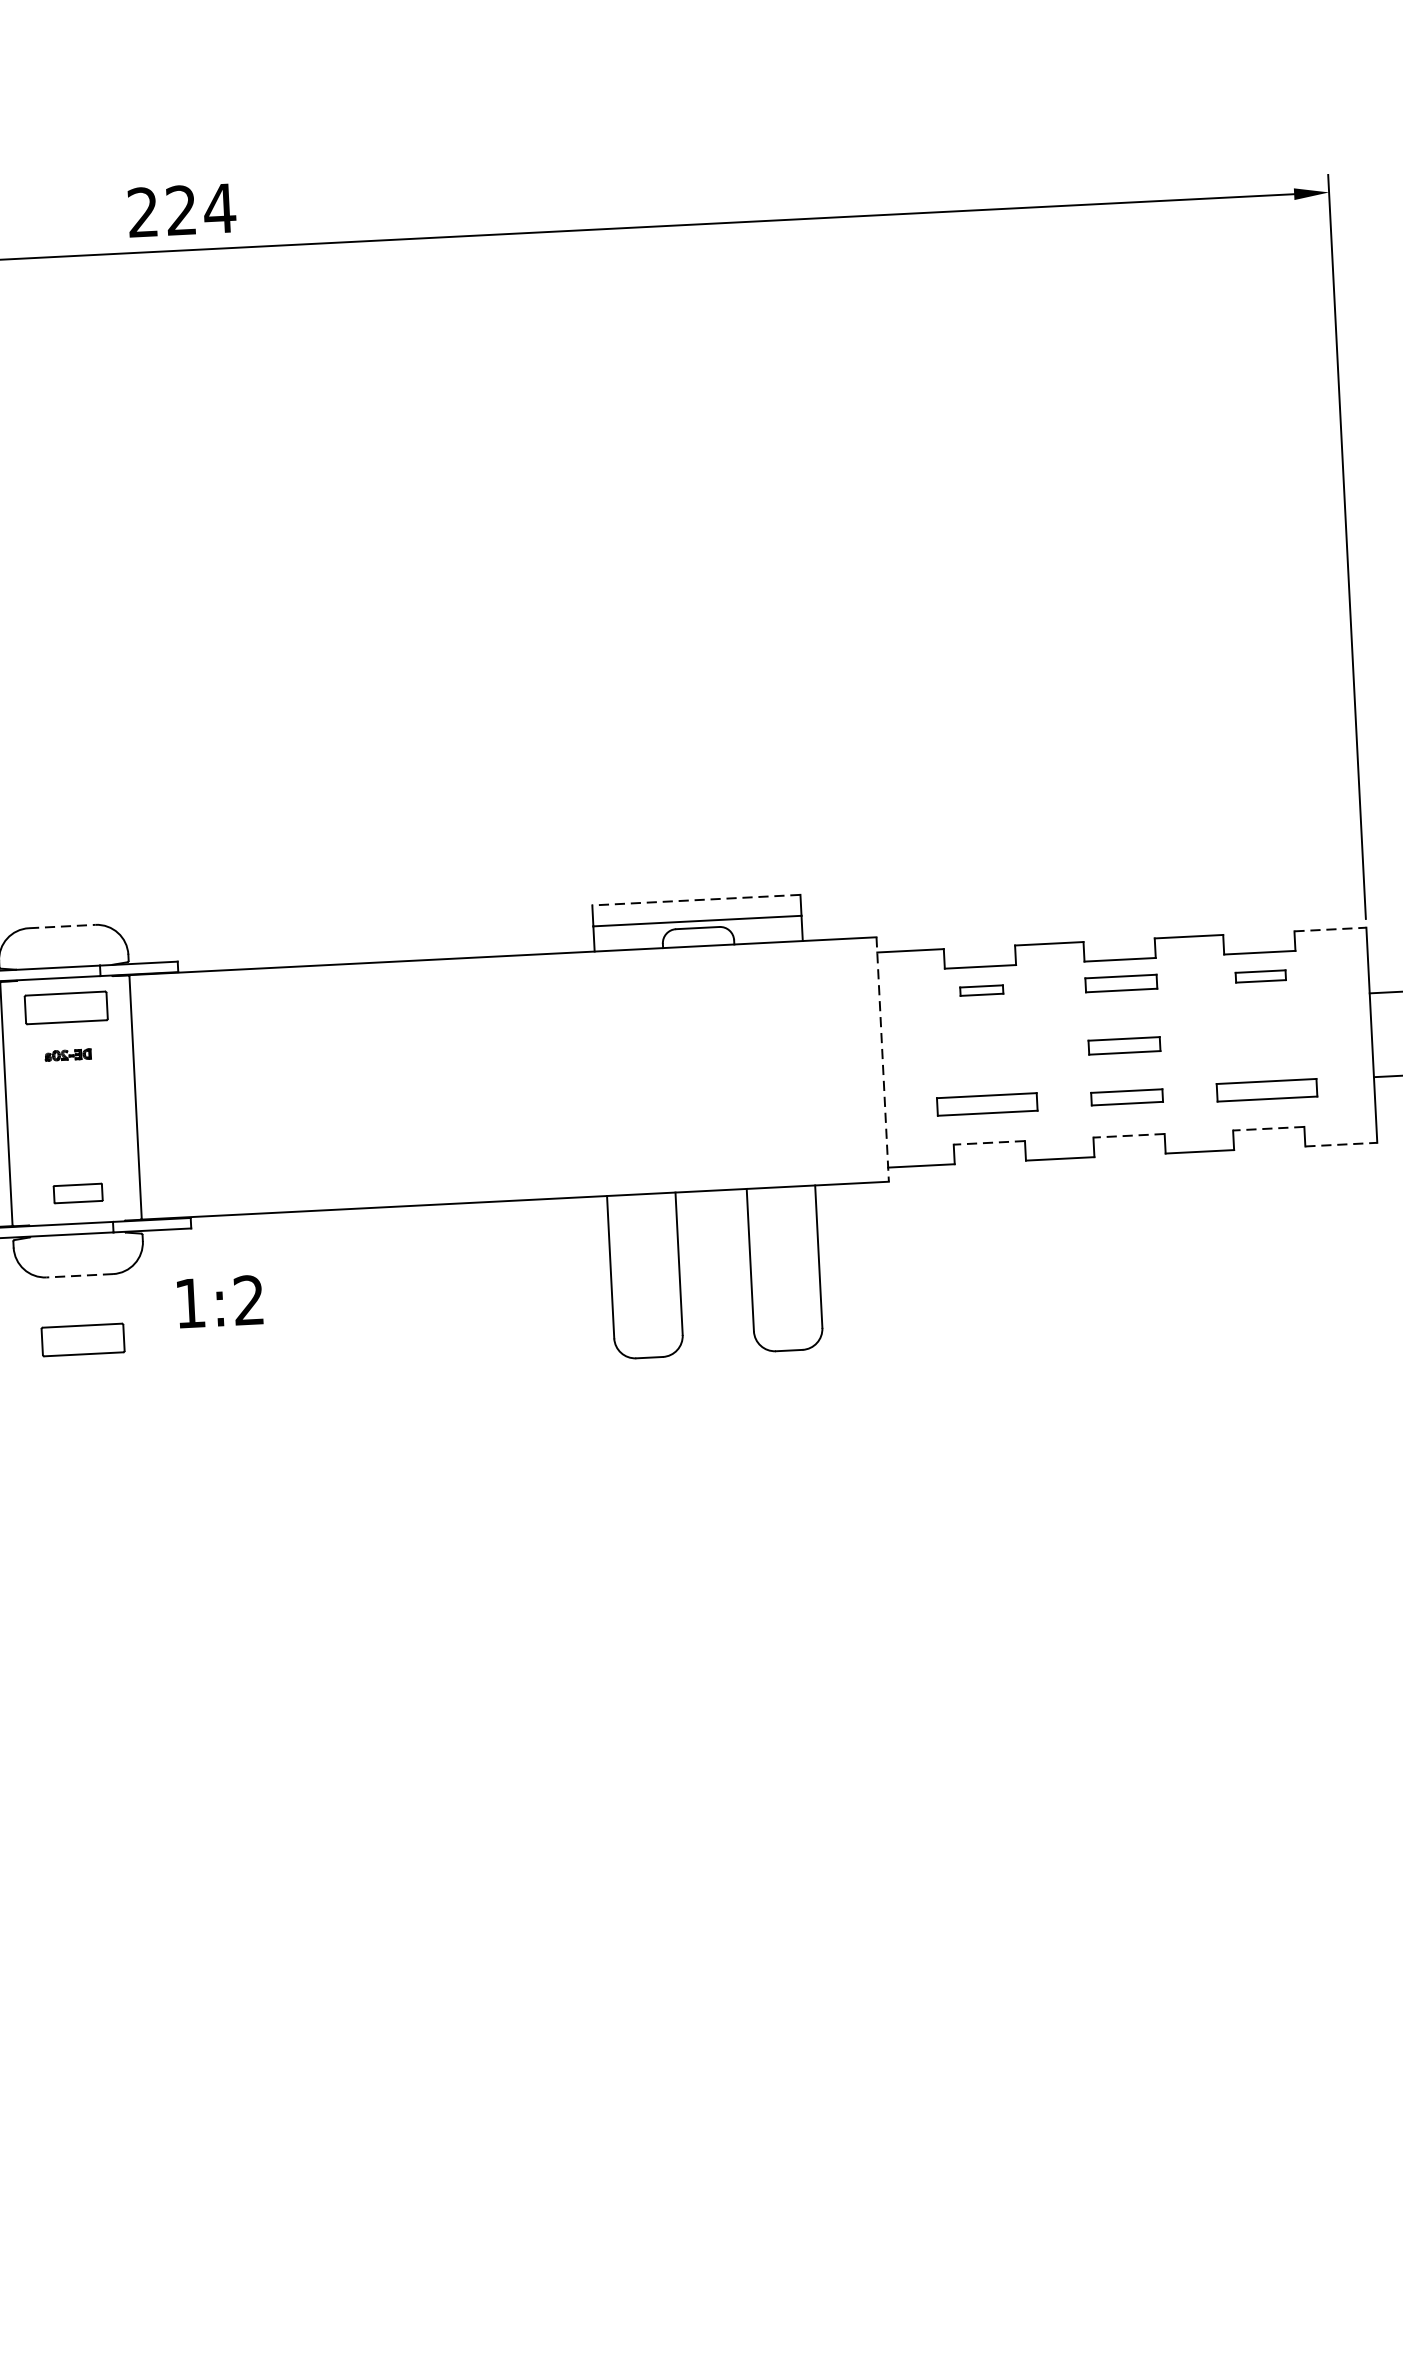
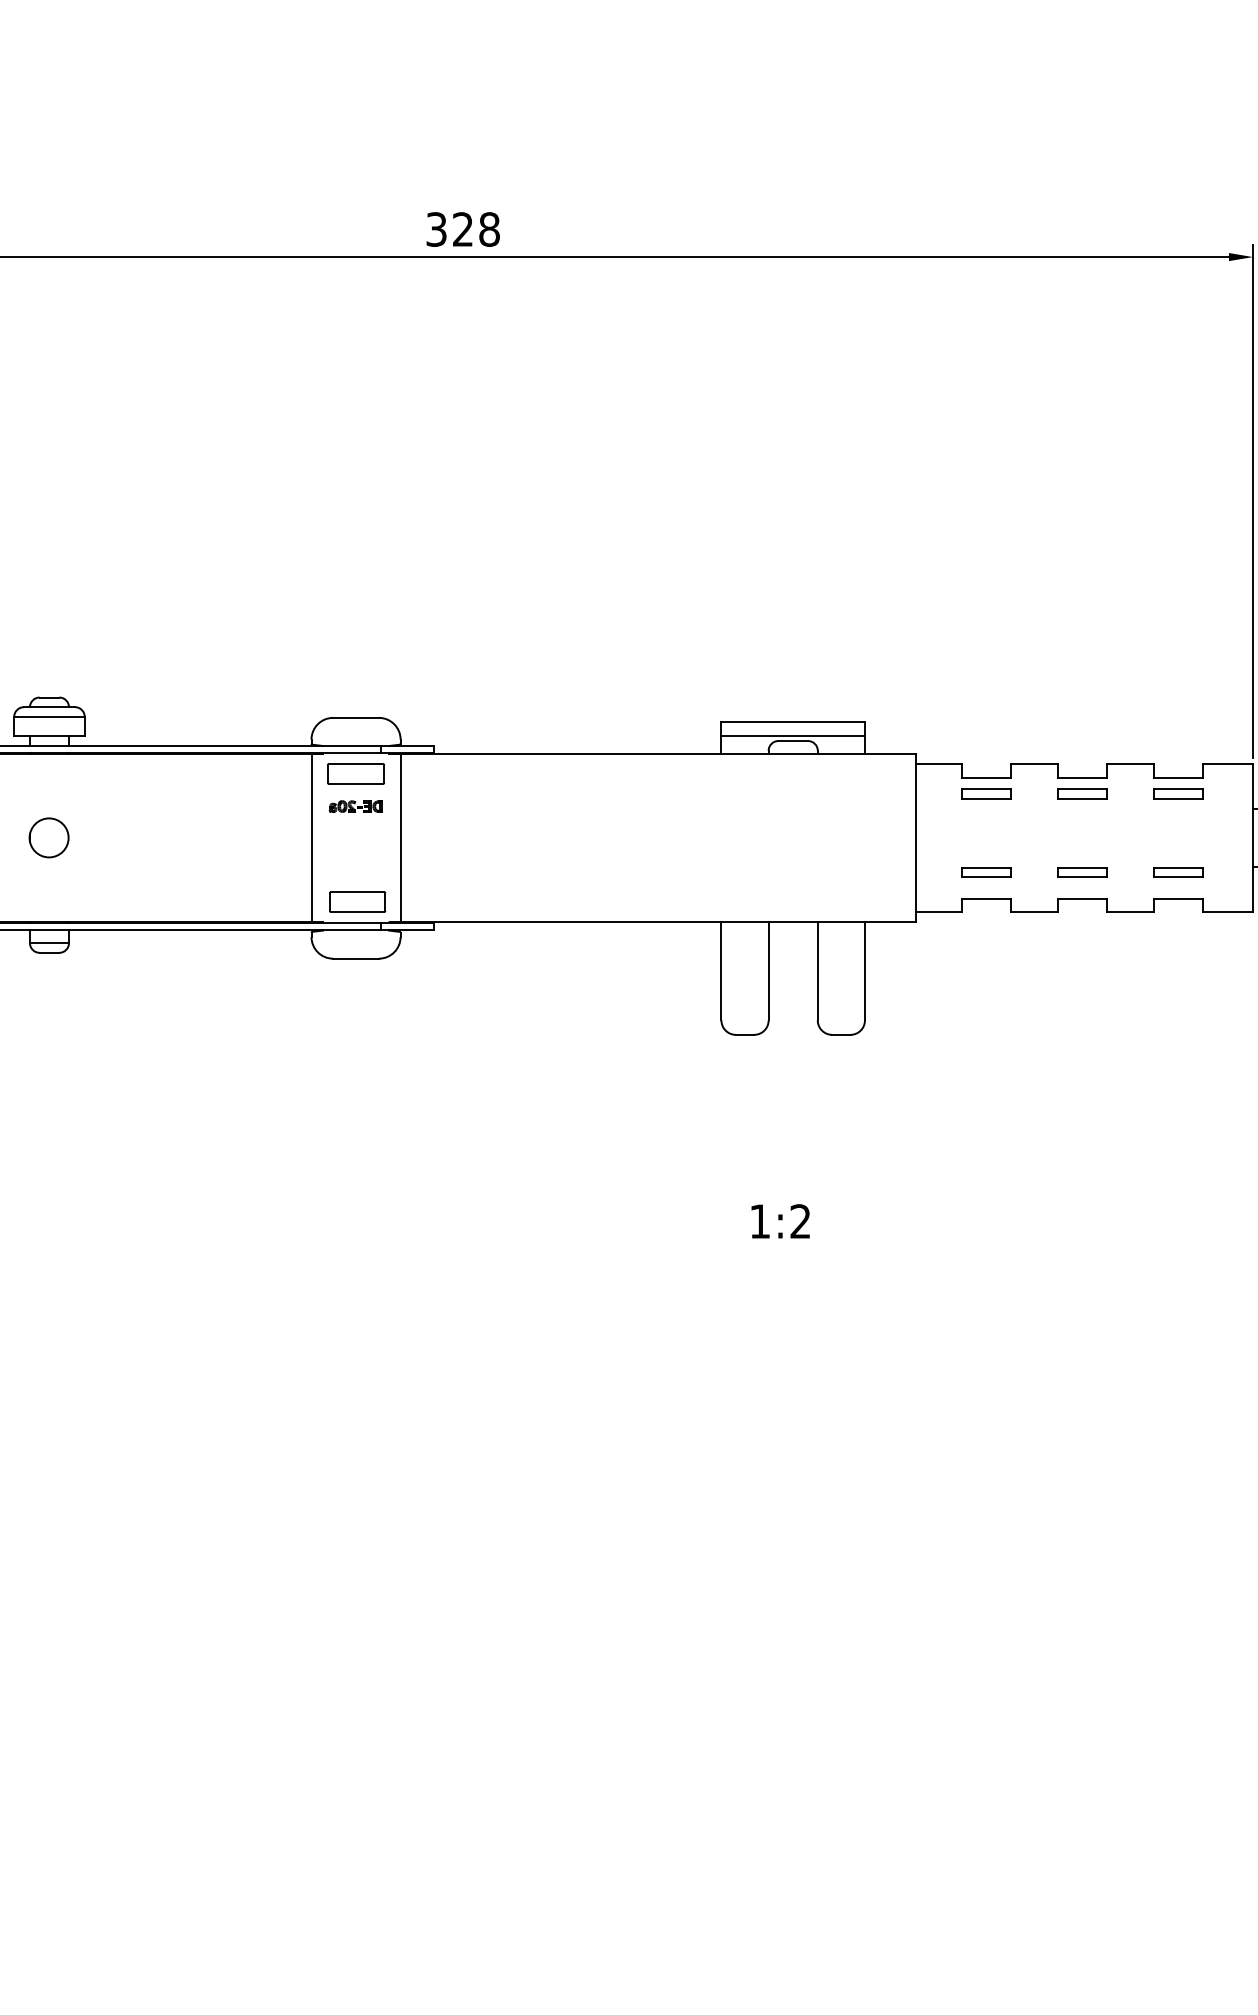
text: (182, 210) -> (463, 229), 224 -> 328
line: (696, 899) -> (793, 721), dashed -> solid
line: (62, 925) -> (356, 717), dashed -> solid
line: (1330, 930) -> (1228, 764), dashed -> solid
part: (1260, 975) -> (1178, 793), size x1.43
part: (981, 989) -> (986, 793), size x1.67
part: (1124, 1045) -> (1082, 836), removed
part: (67, 1055) -> (355, 806), size x1.67
line: (882, 1060) -> (915, 838), dashed -> solid
part: (1266, 1090) -> (1178, 872), size x0.71
part: (987, 1104) -> (986, 872), size x0.71
line: (1268, 1128) -> (1178, 898), dashed -> solid
line: (1128, 1135) -> (1082, 898), dashed -> solid
line: (989, 1142) -> (986, 898), dashed -> solid
line: (1341, 1144) -> (1228, 912), dashed -> solid
part: (77, 1192) -> (357, 901), size x1.67
line: (80, 1275) -> (356, 958), dashed -> solid
text: (219, 1301) -> (780, 1221), moved
part: (82, 1339) -> (355, 1002), removed

